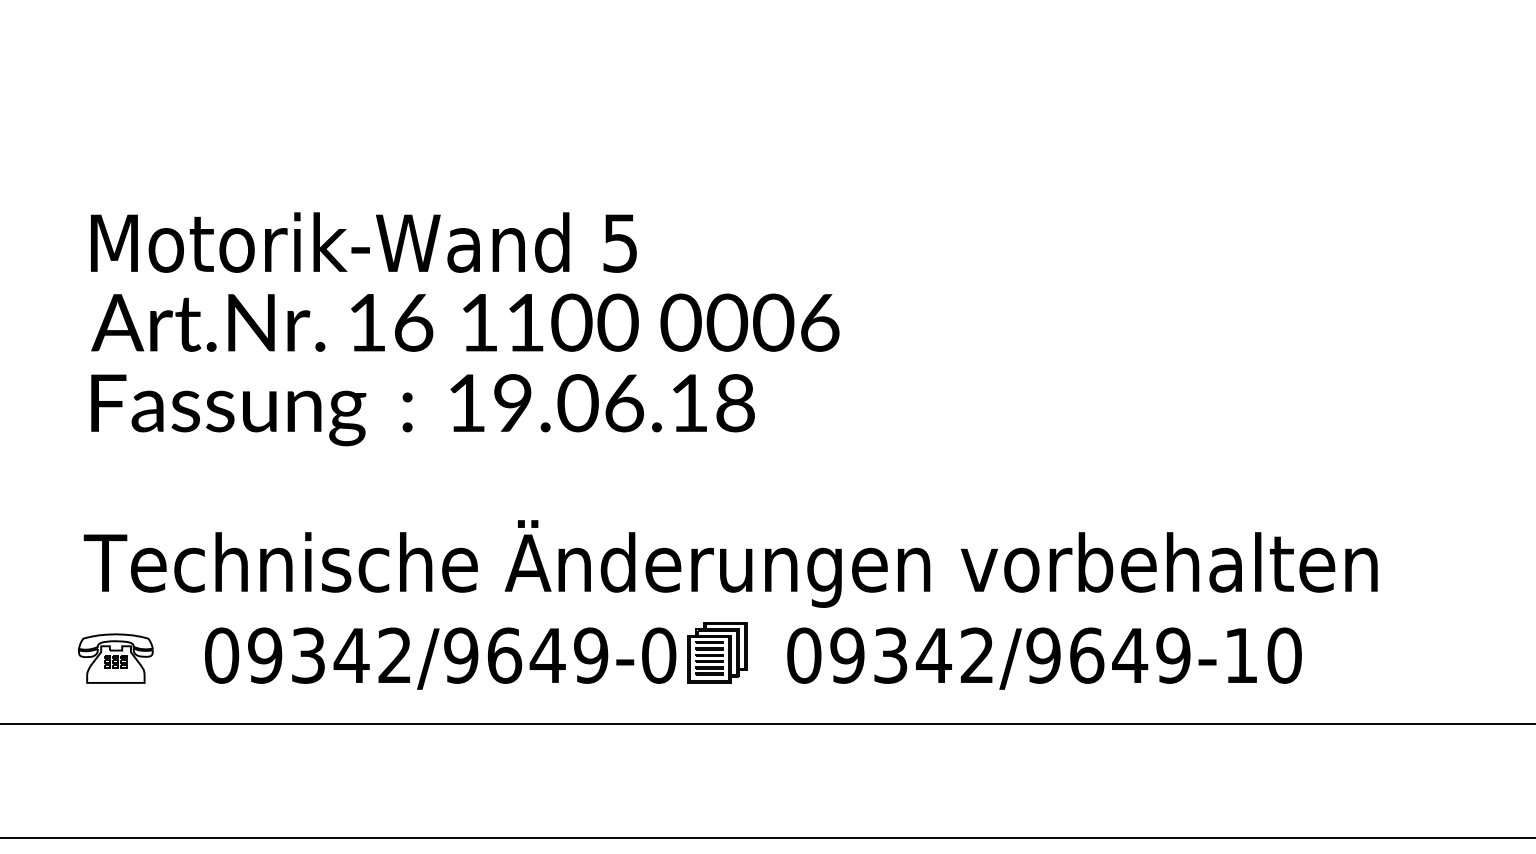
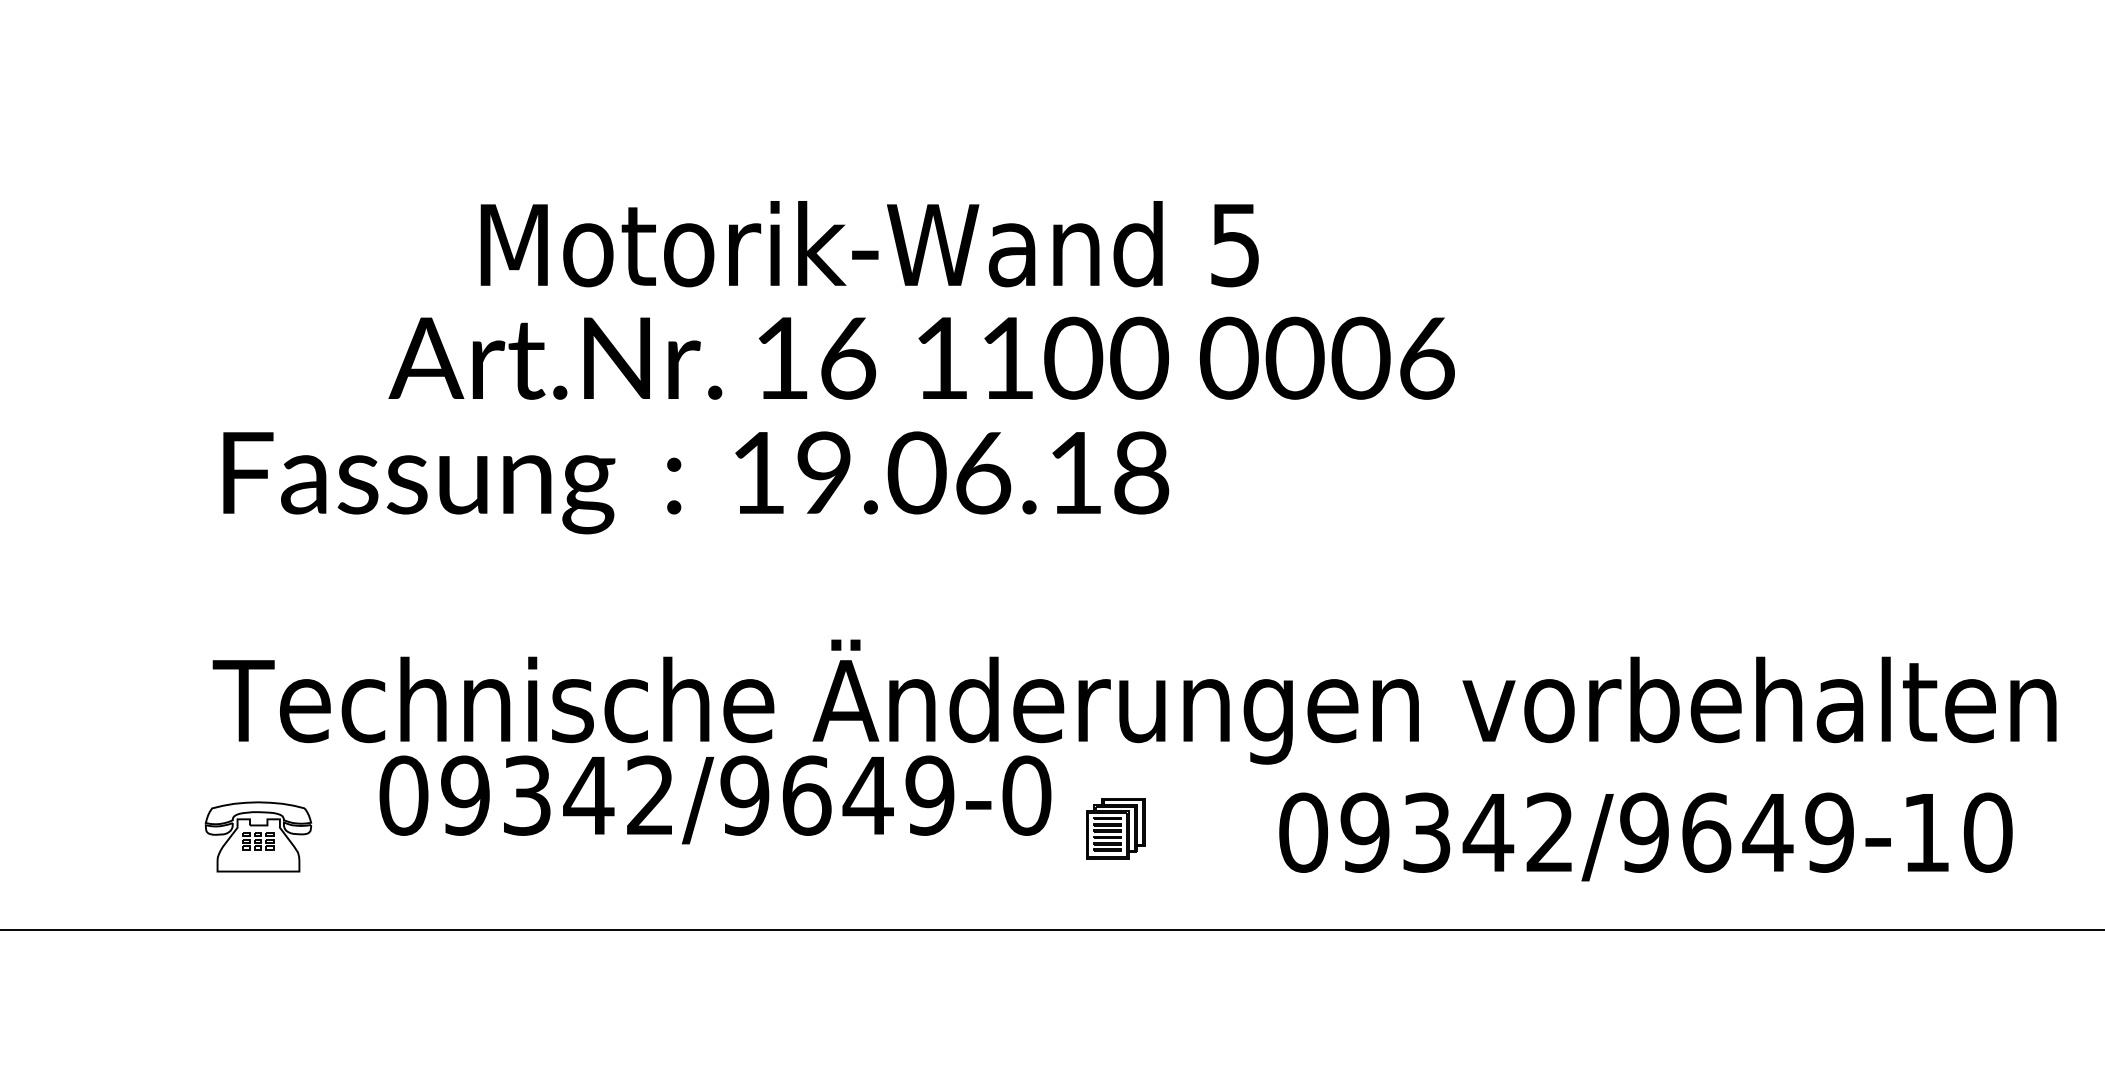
text: (363, 242) -> (869, 243), moved
text: (465, 322) -> (921, 357), moved
part: (717, 652) -> (1115, 828), size x0.7
text: (440, 658) -> (715, 799), moved
text: (1044, 658) -> (1645, 836), moved

